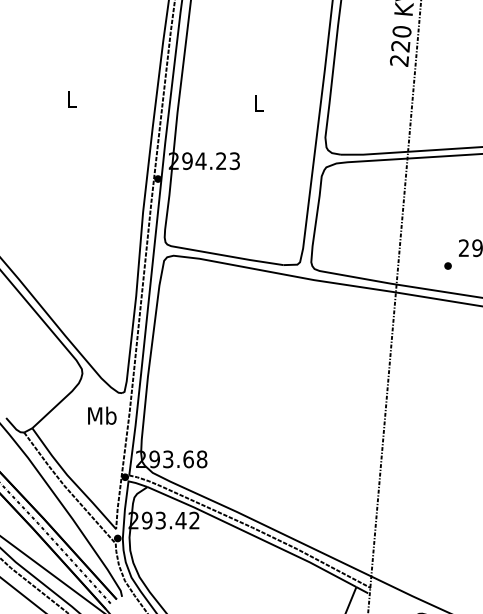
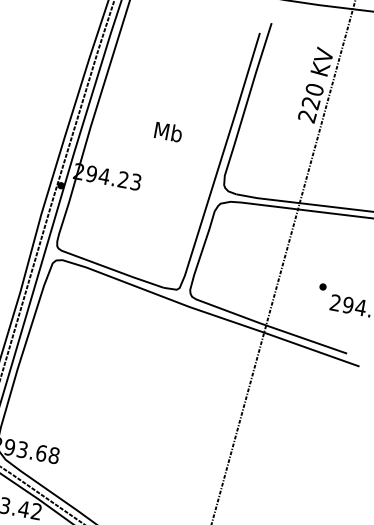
text: (258, 103) -> (168, 132), L -> Mb
part: (447, 265) -> (322, 286), moved

